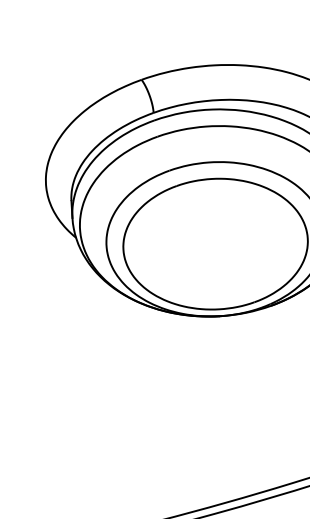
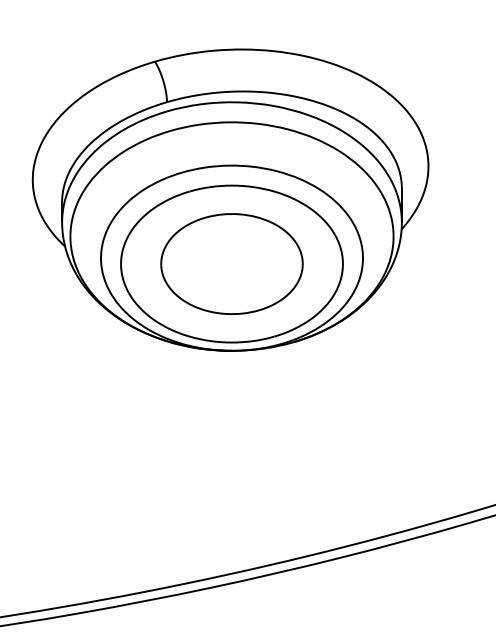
part: (215, 243) -> (231, 263), added

